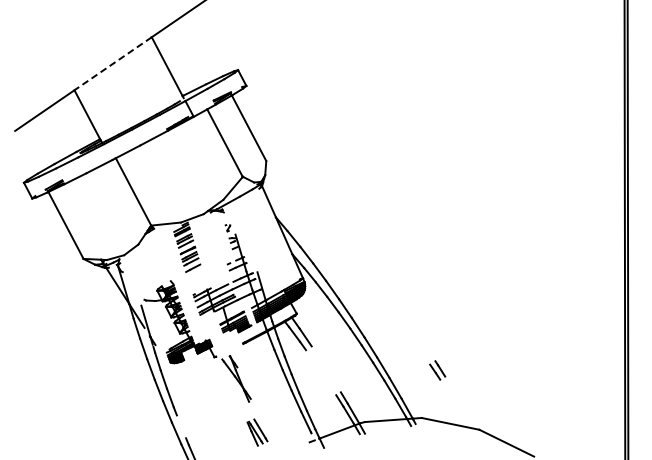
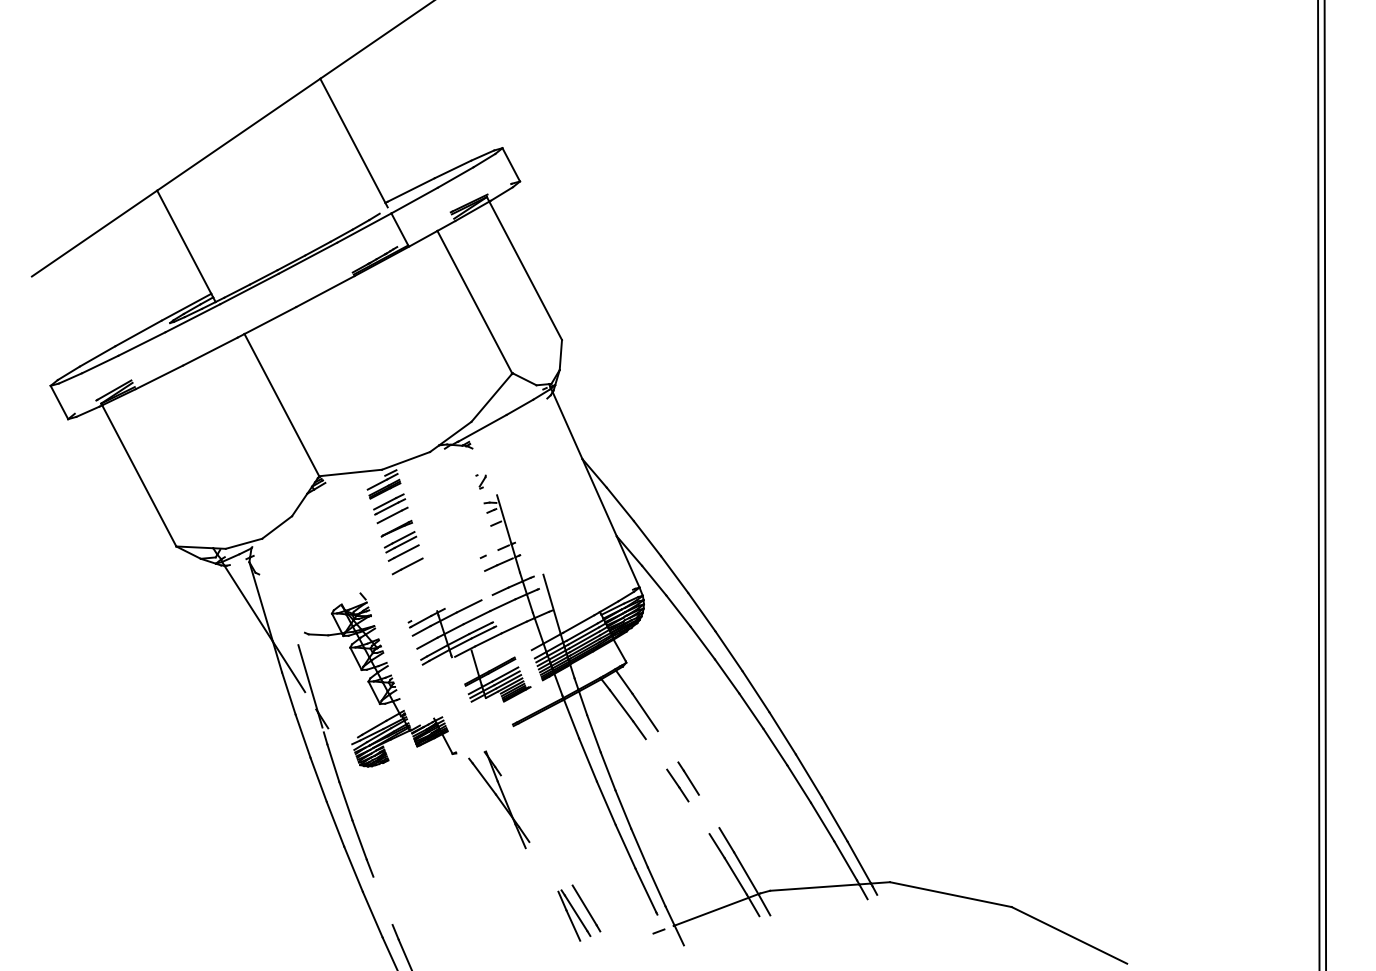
line: (113, 63) -> (239, 134), dashed -> solid
part: (437, 370) -> (682, 781), moved
part: (257, 432) -> (579, 912), moved

